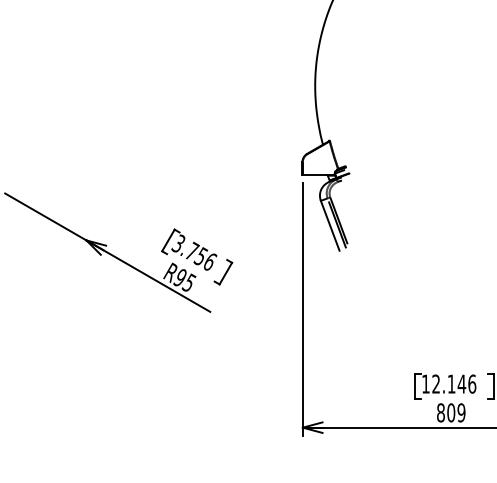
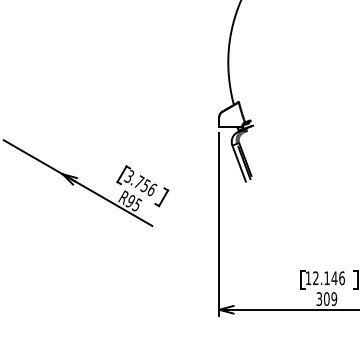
text: (440, 412) -> (319, 298), 809 -> 309

